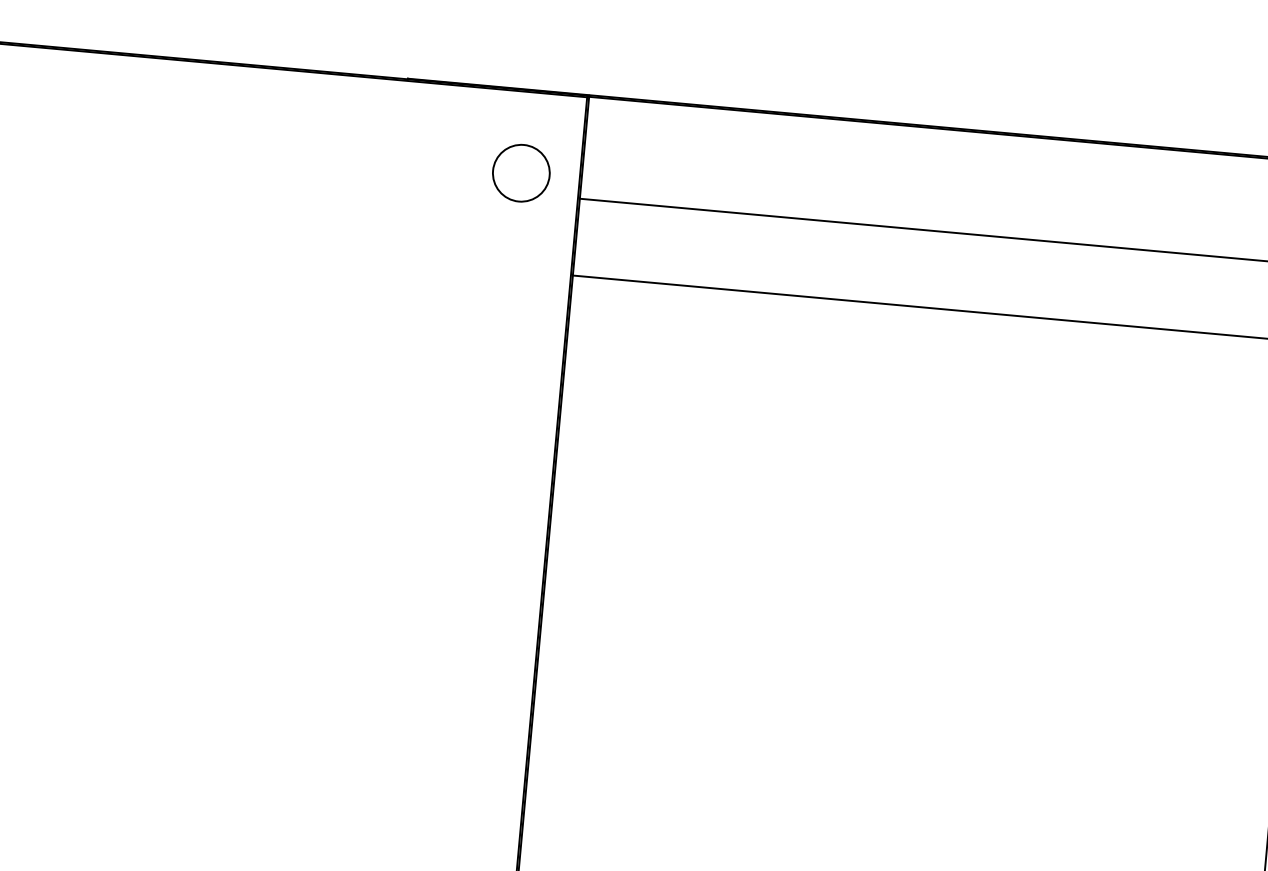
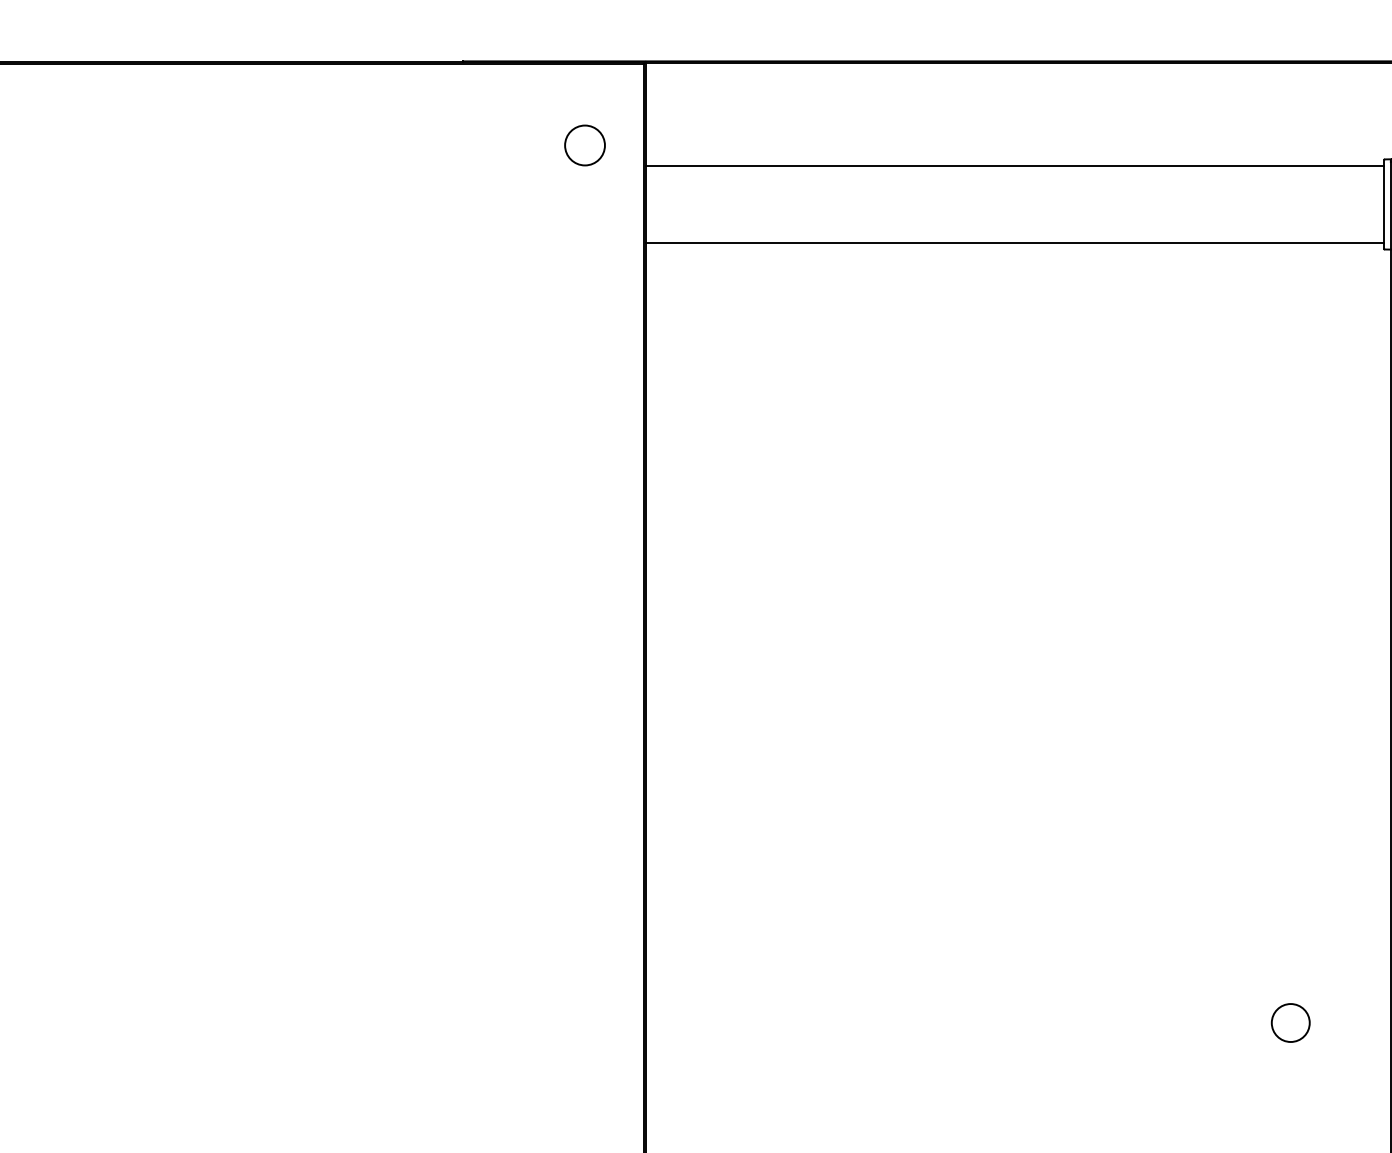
circle: (520, 173) -> (584, 145), size x0.7

